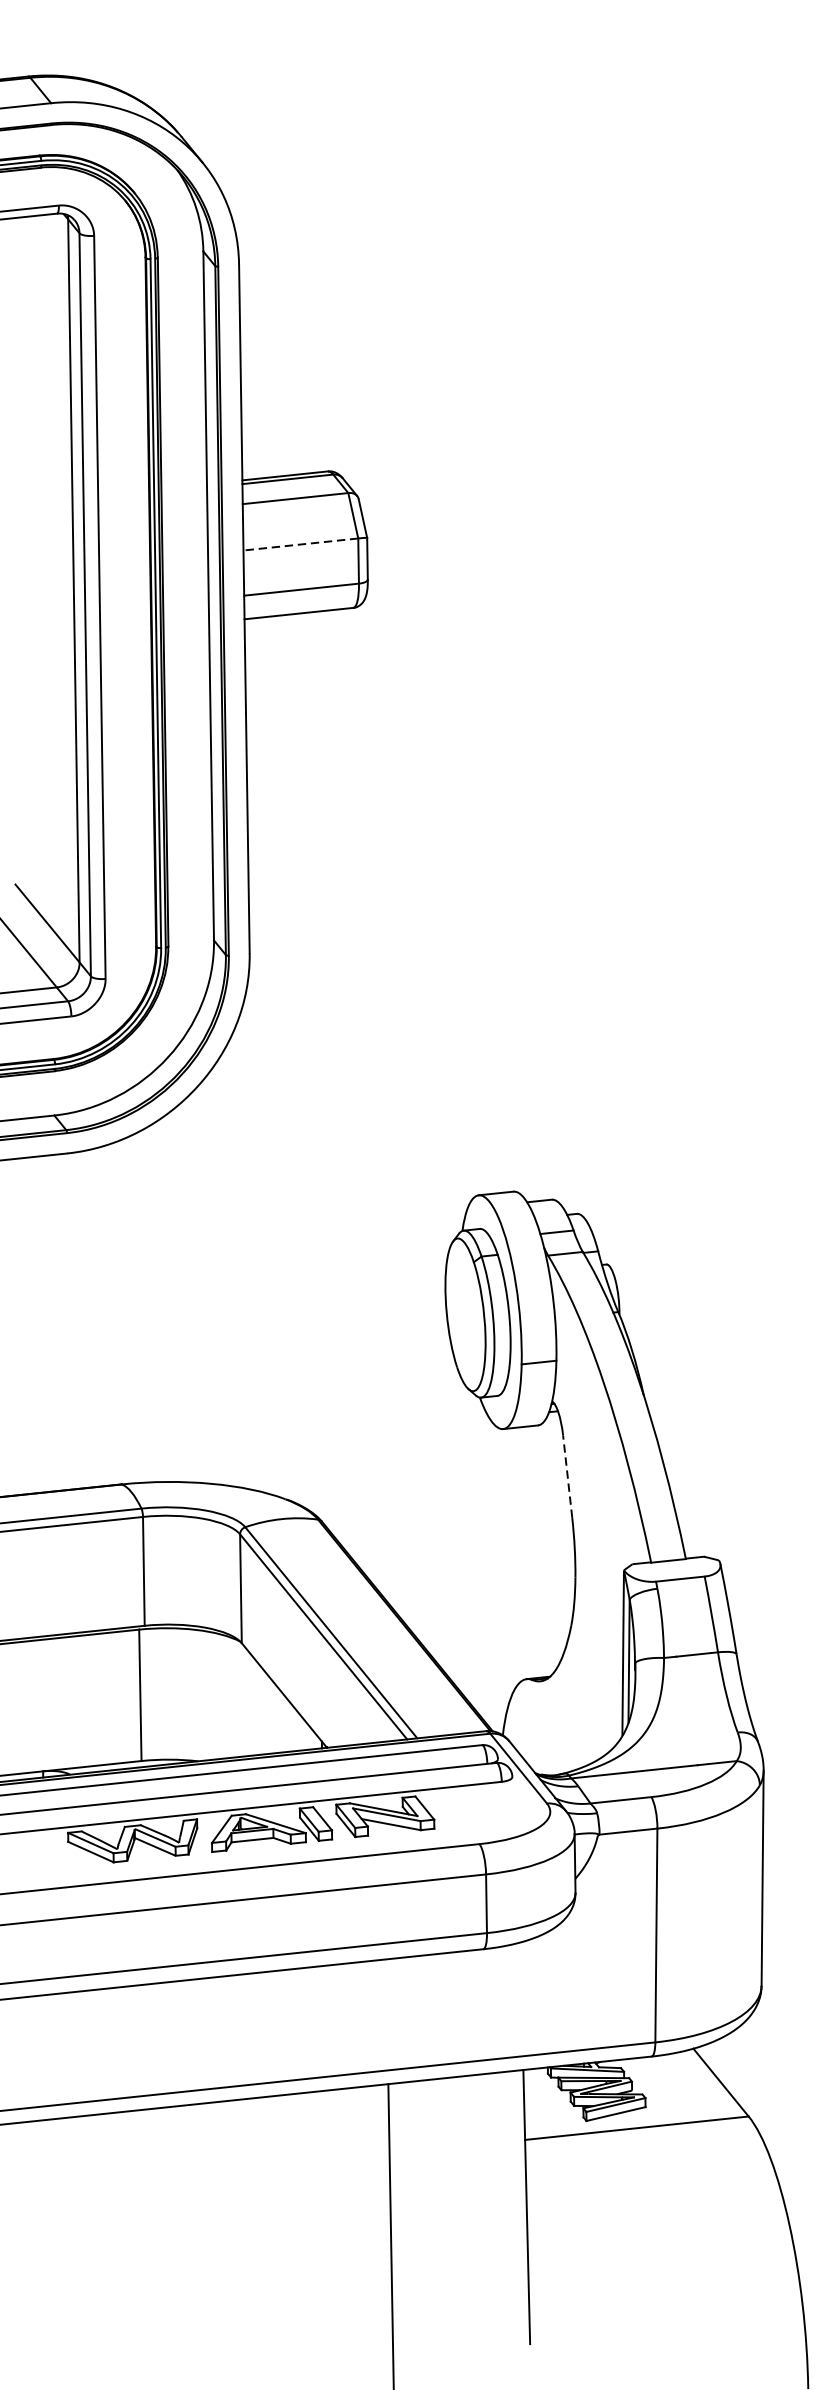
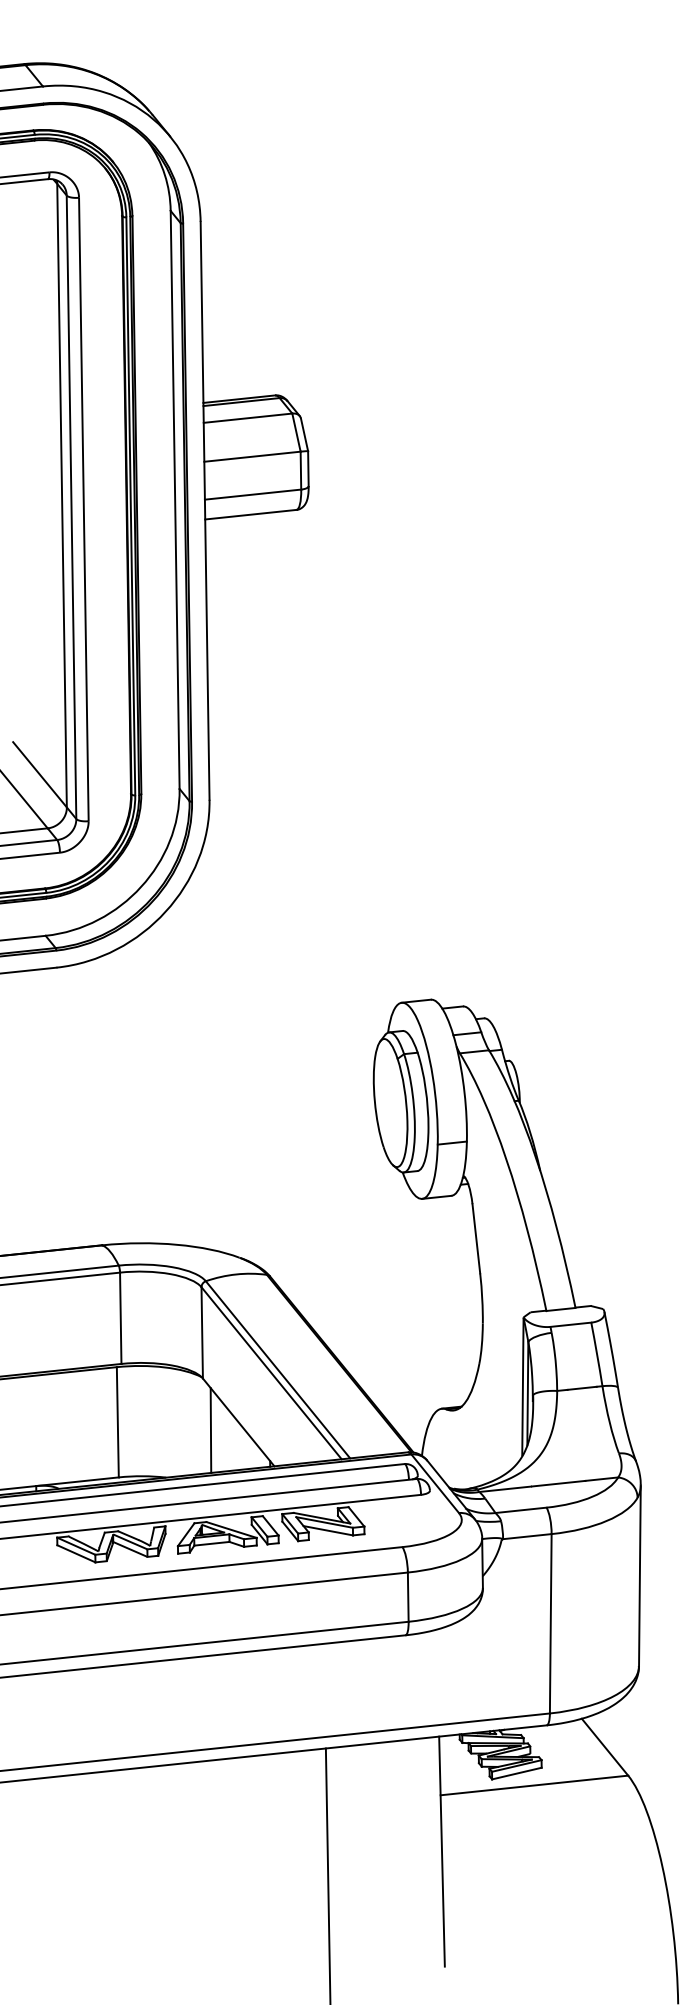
line: (299, 544) -> (251, 456), dashed -> solid
line: (567, 1476) -> (476, 1238), dashed -> solid
line: (250, 1705) -> (210, 1430), added

